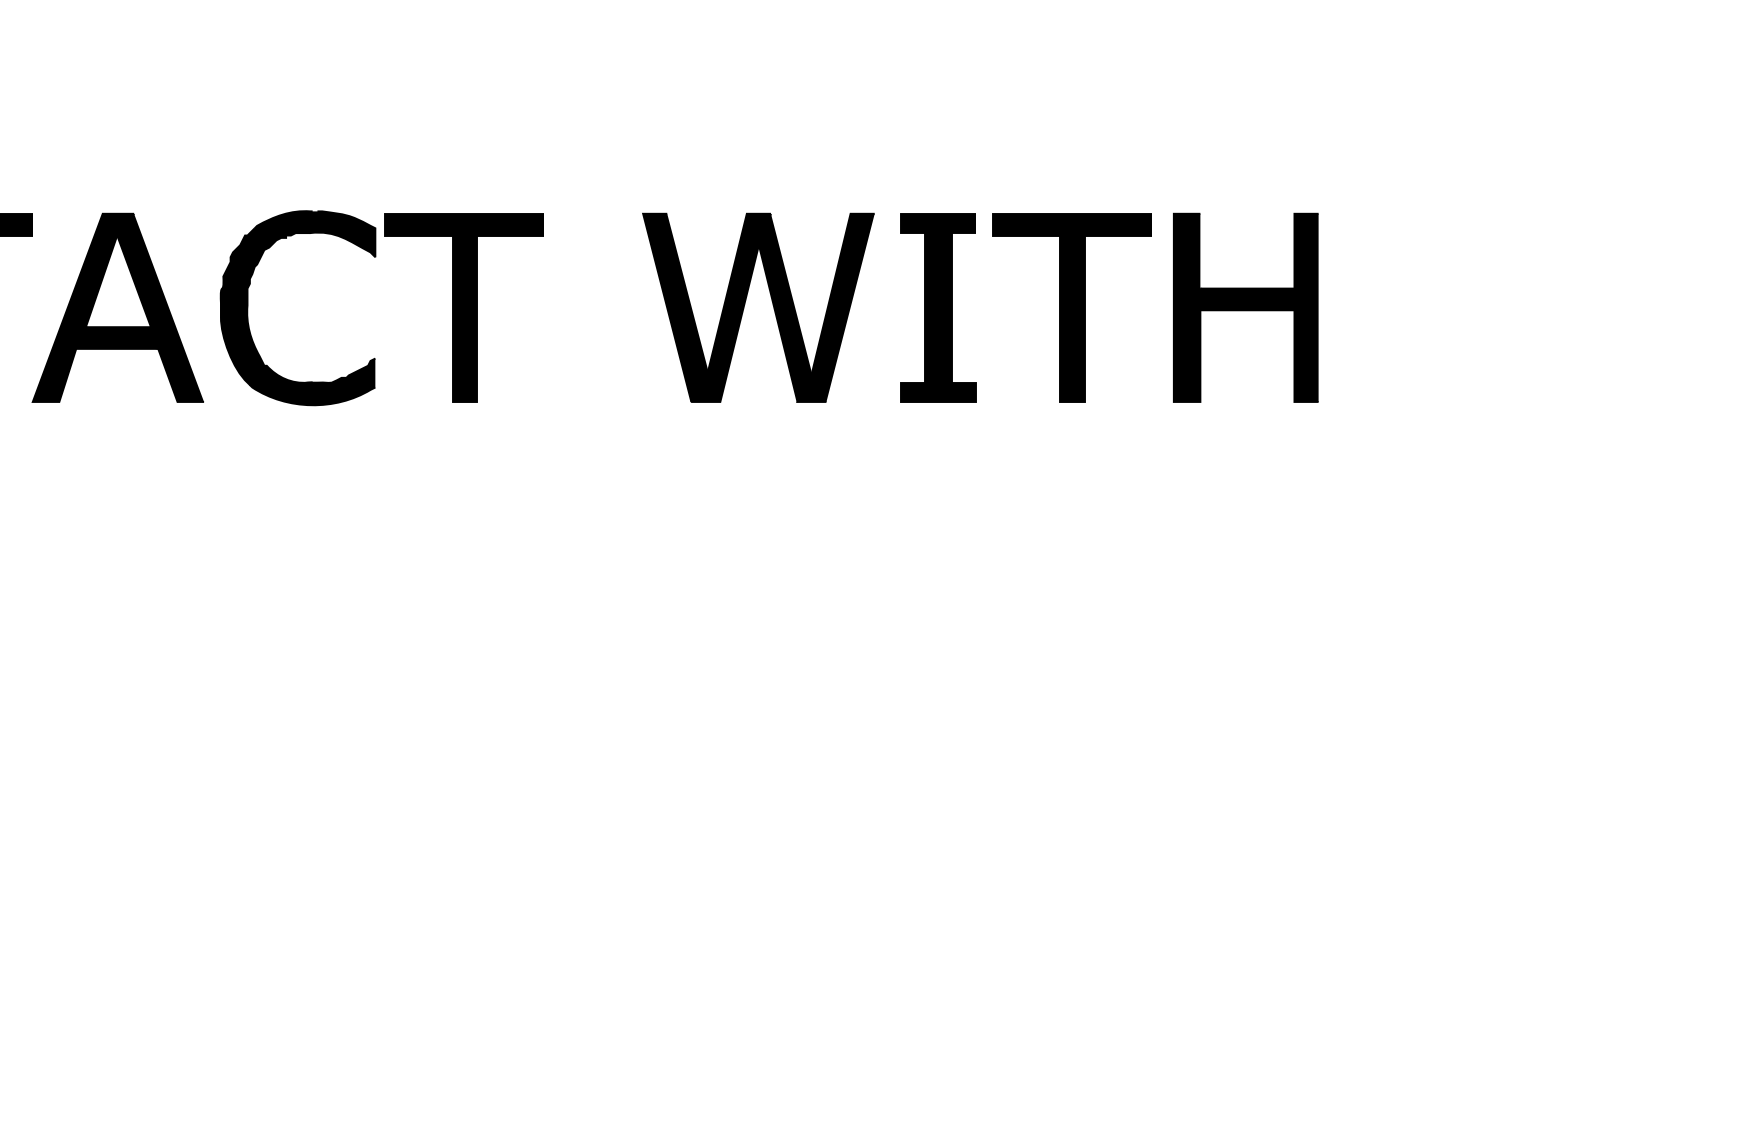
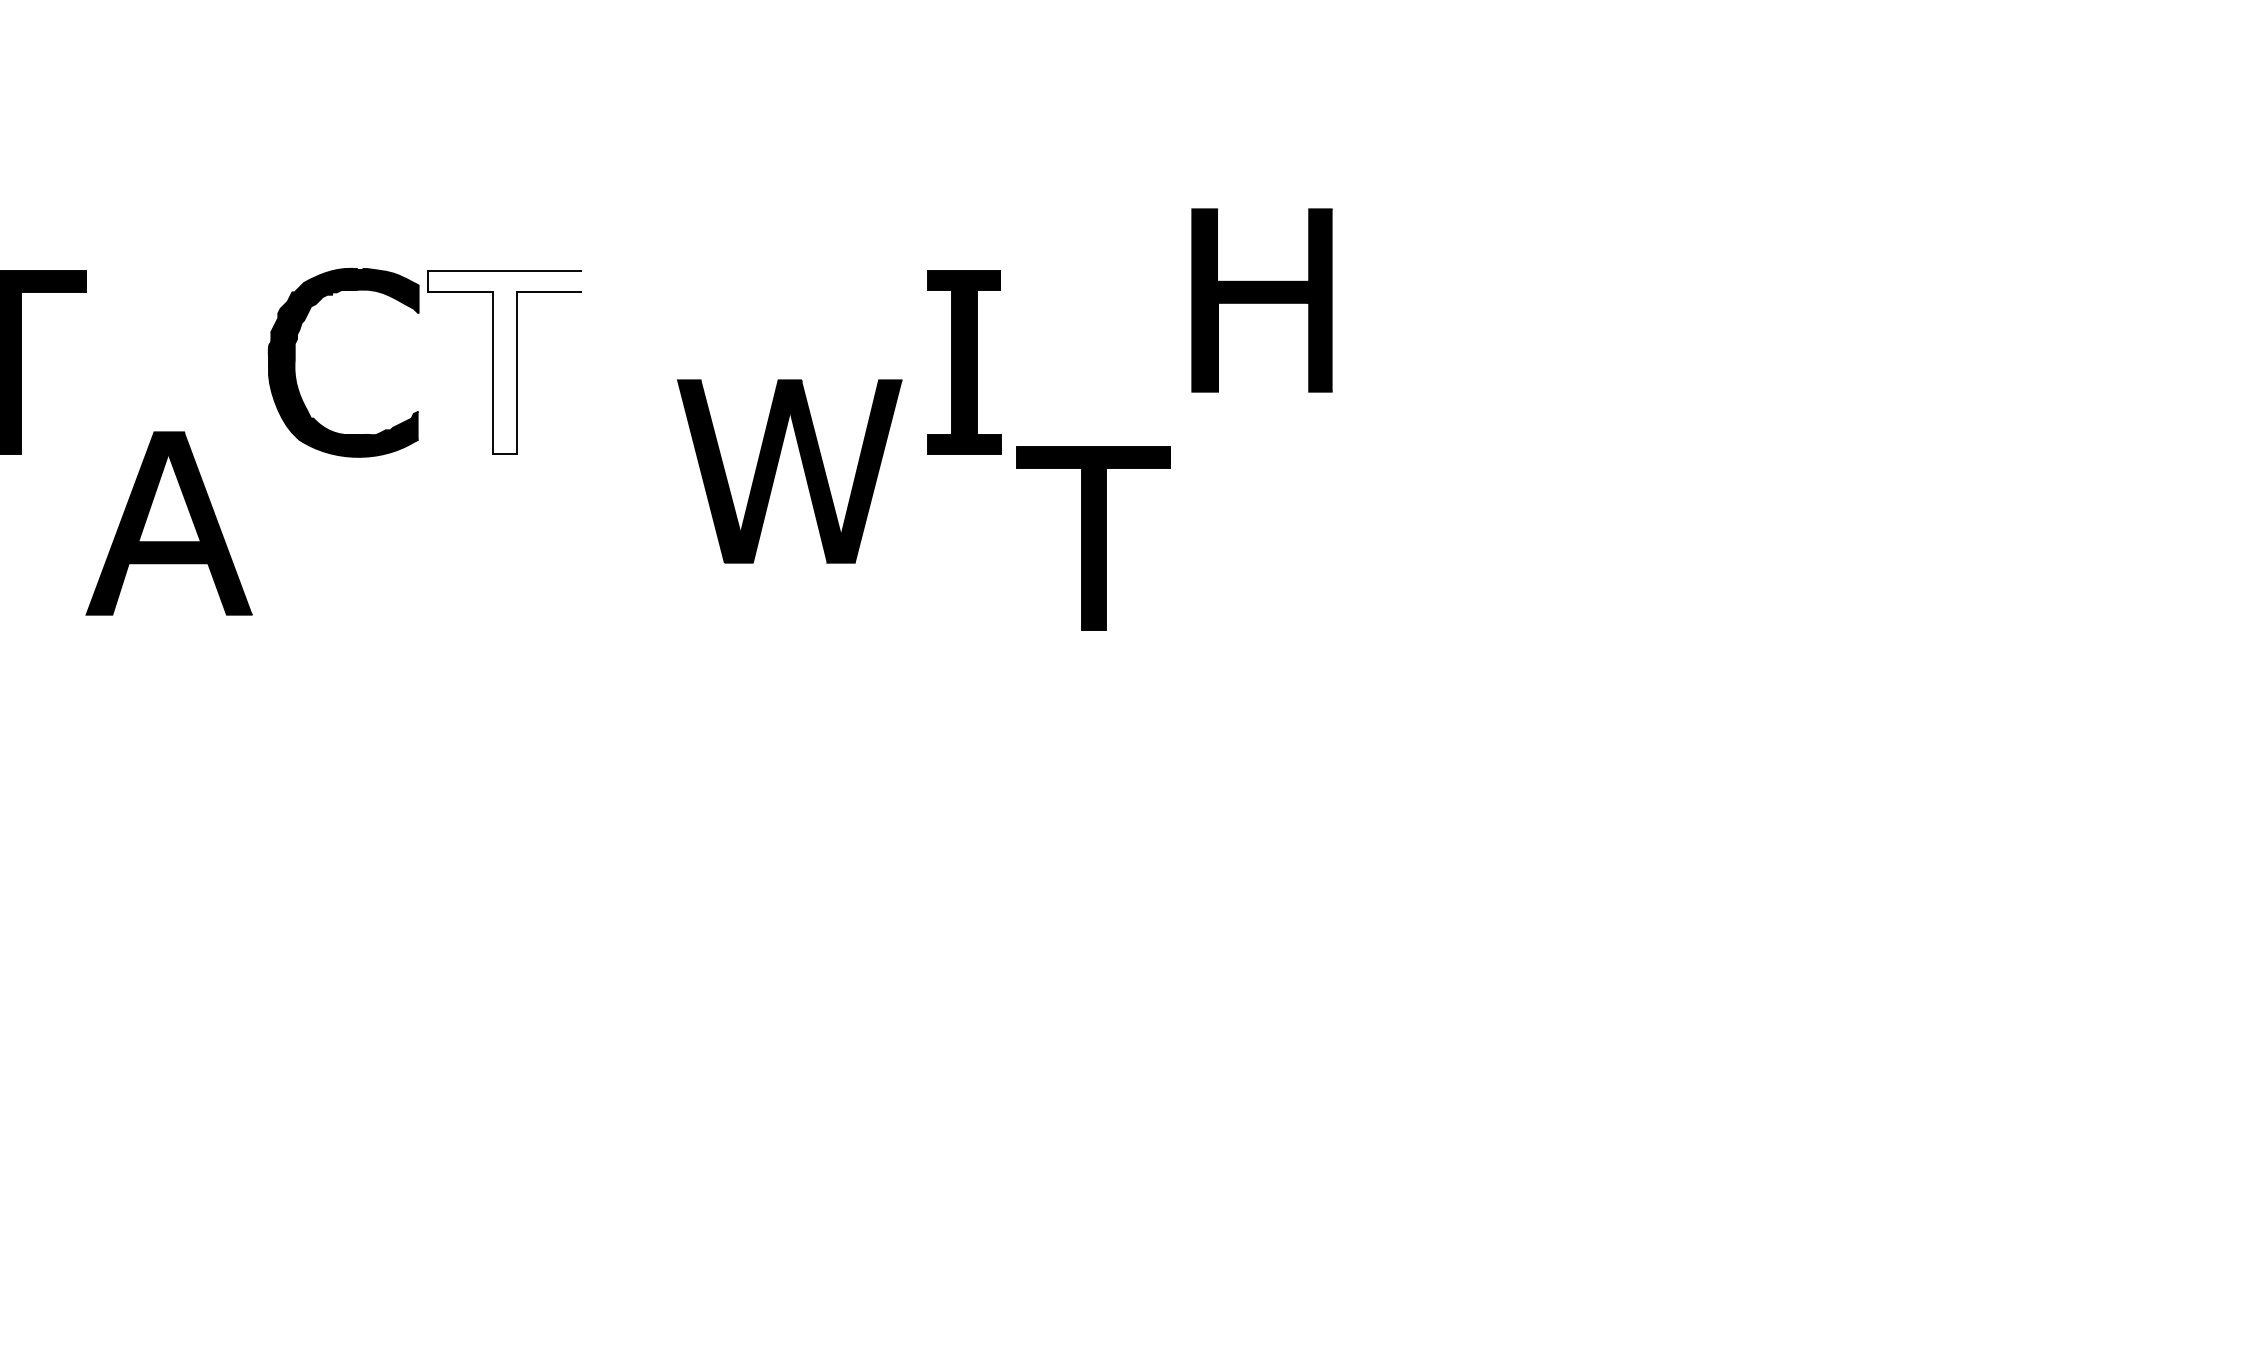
part: (745, 303) -> (777, 467), moved
part: (117, 307) -> (168, 523), moved
fill: (464, 307) -> (504, 362), removed
part: (1071, 307) -> (1093, 538), moved
part: (1245, 307) -> (1261, 300), moved

